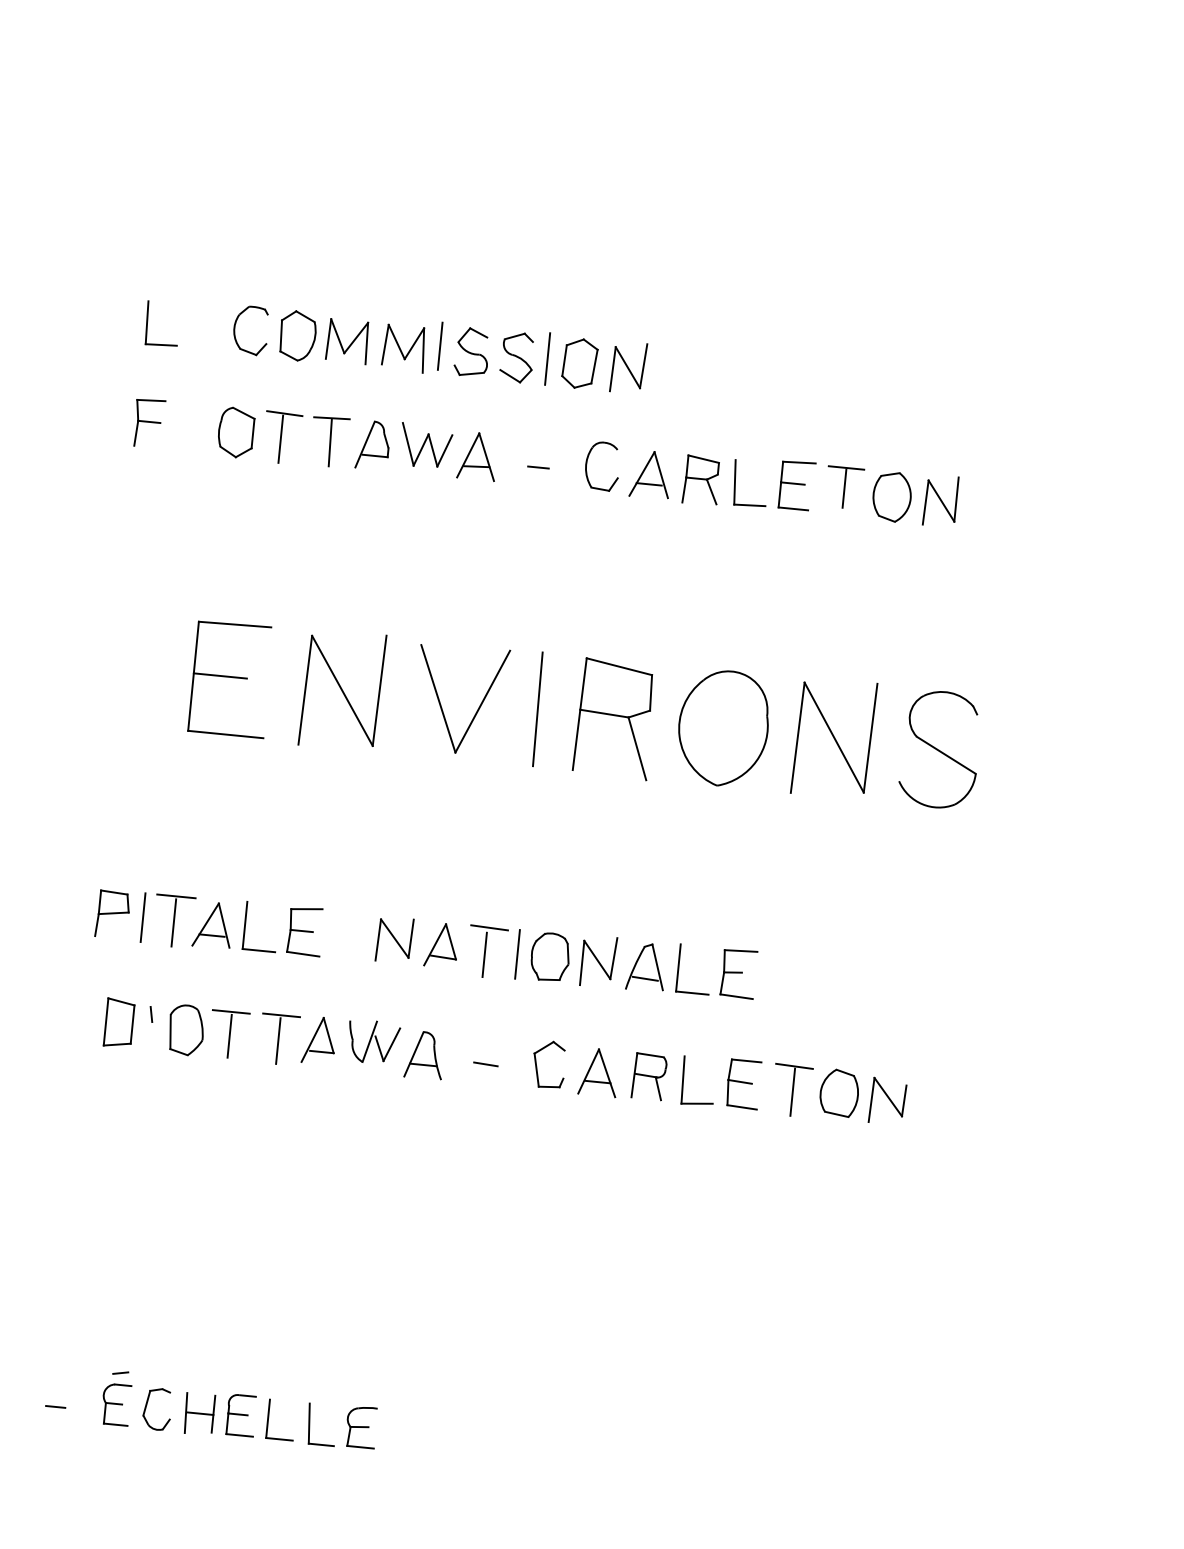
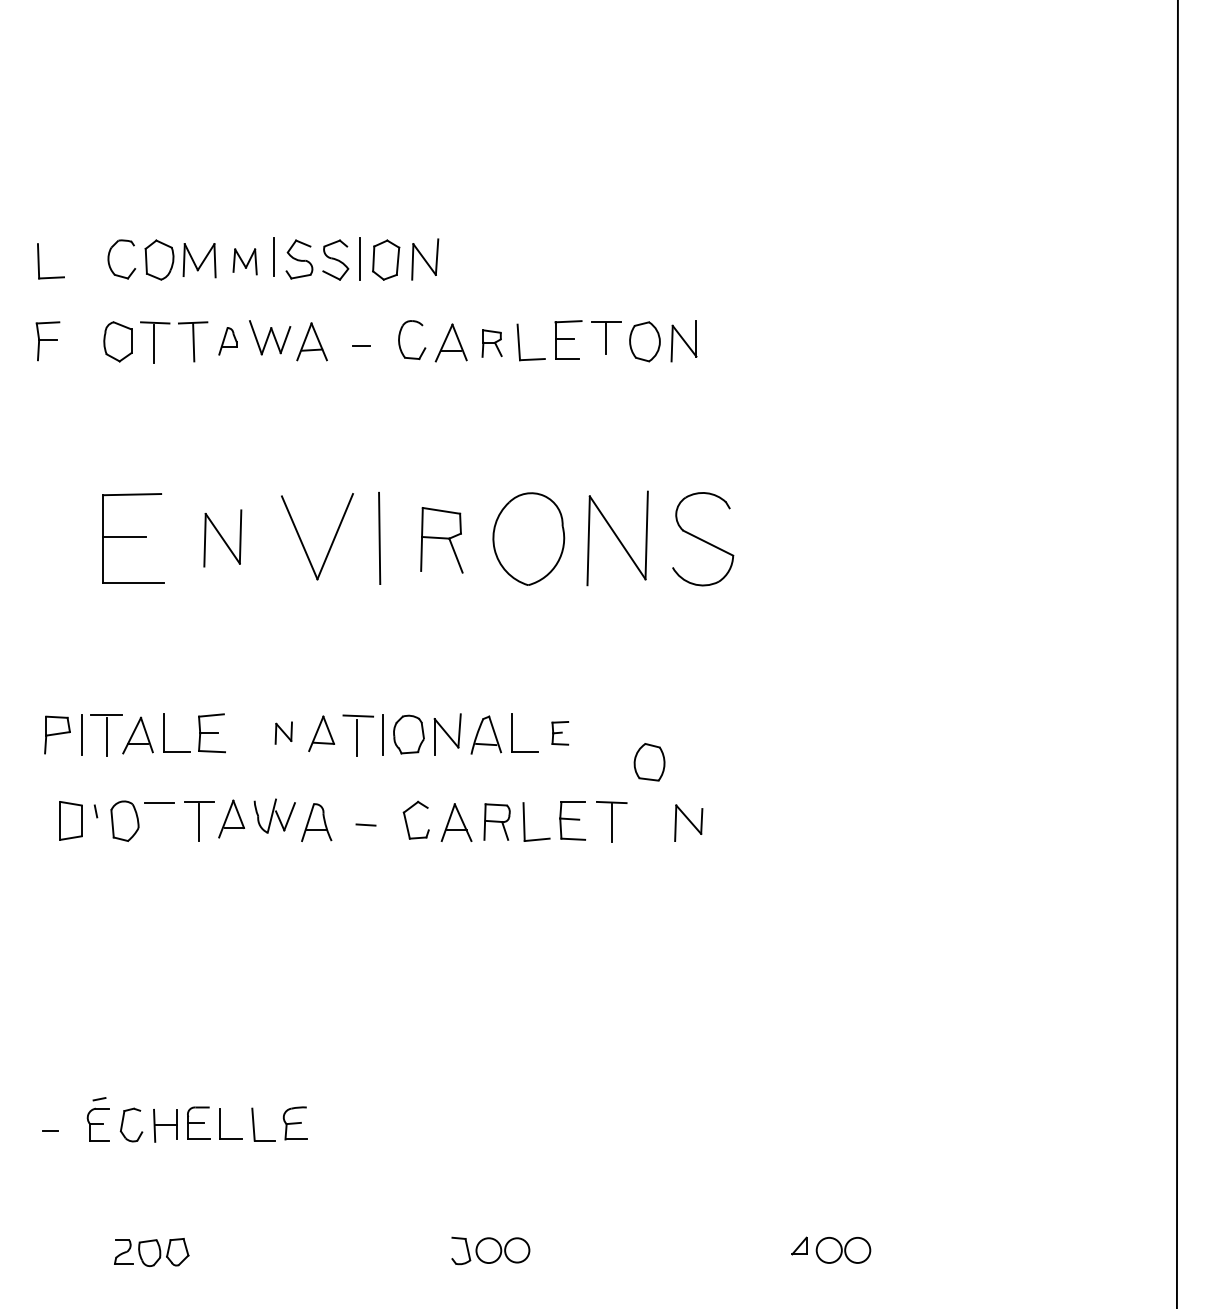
part: (403, 348) -> (244, 261), size x0.7
part: (372, 445) -> (227, 341), size x0.7
part: (700, 480) -> (491, 343), size x0.7
part: (342, 690) -> (222, 538), size x0.6
part: (614, 719) -> (441, 540), size x0.7
part: (394, 939) -> (283, 732), size x0.6
part: (739, 974) -> (560, 733), size x0.6
line: (229, 1036) -> (159, 822), removed
part: (839, 1093) -> (649, 762), moved

